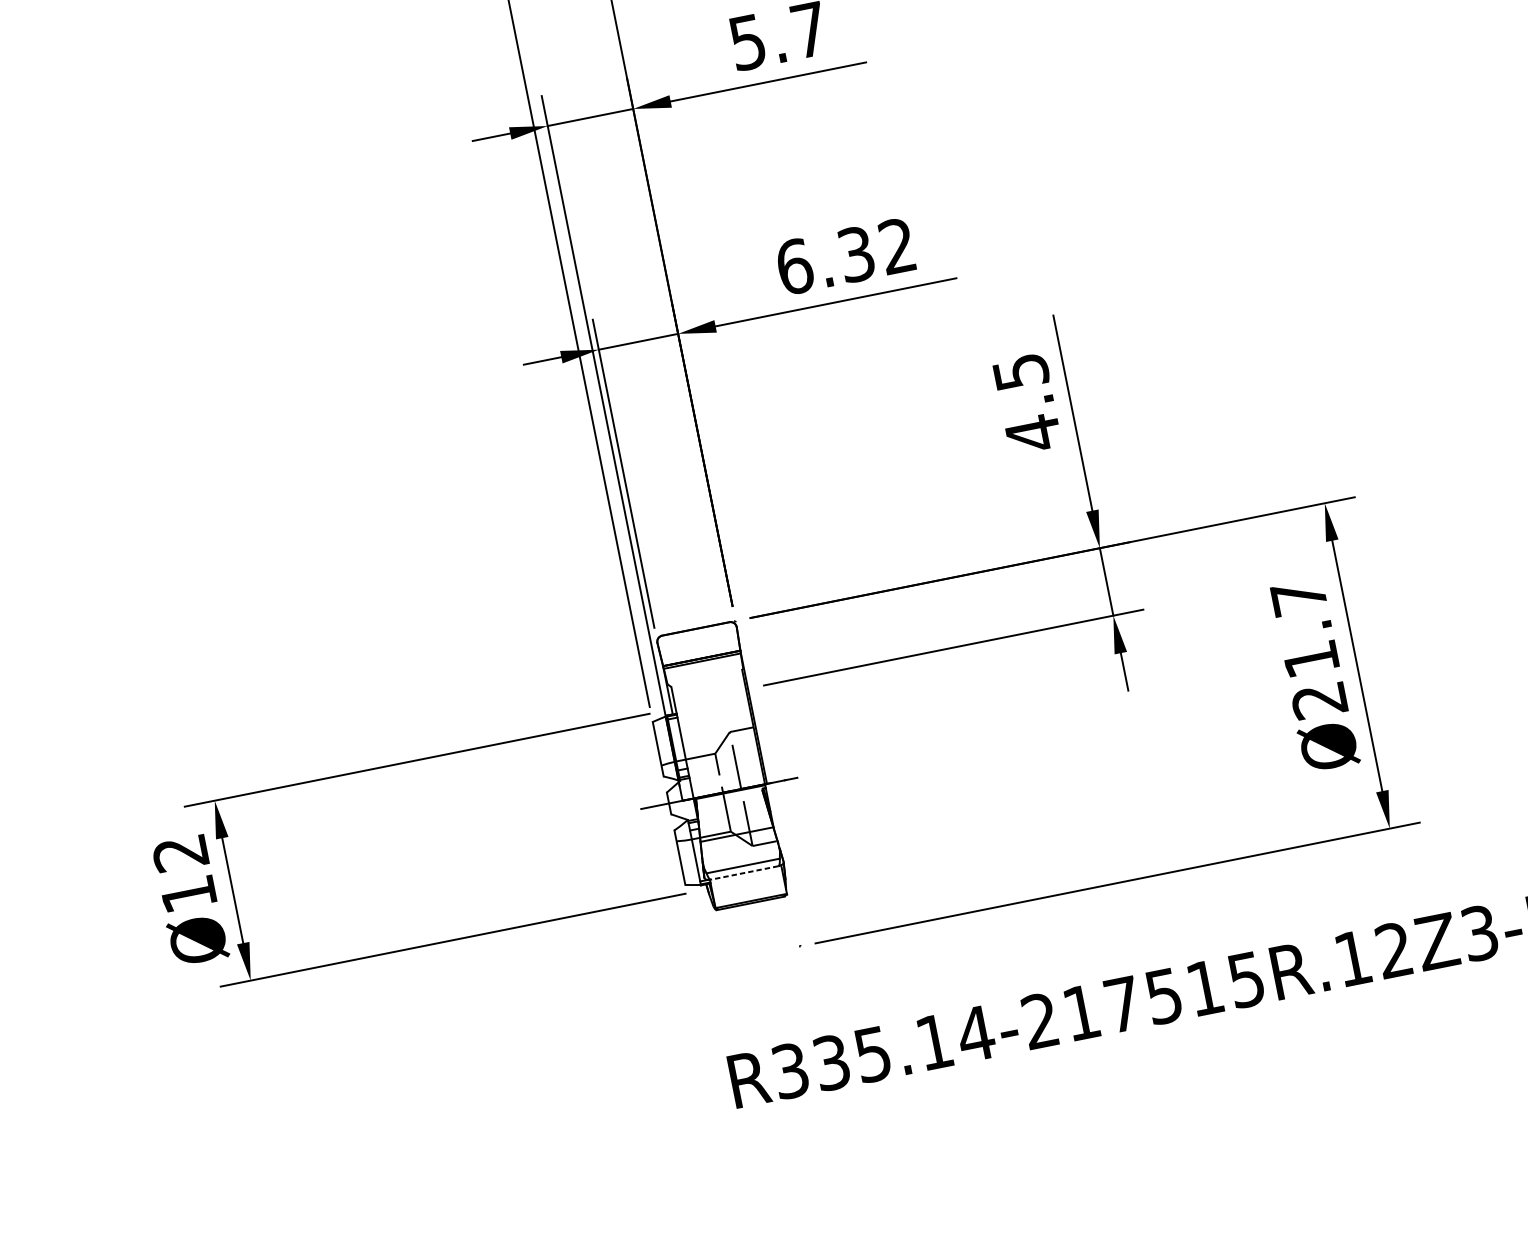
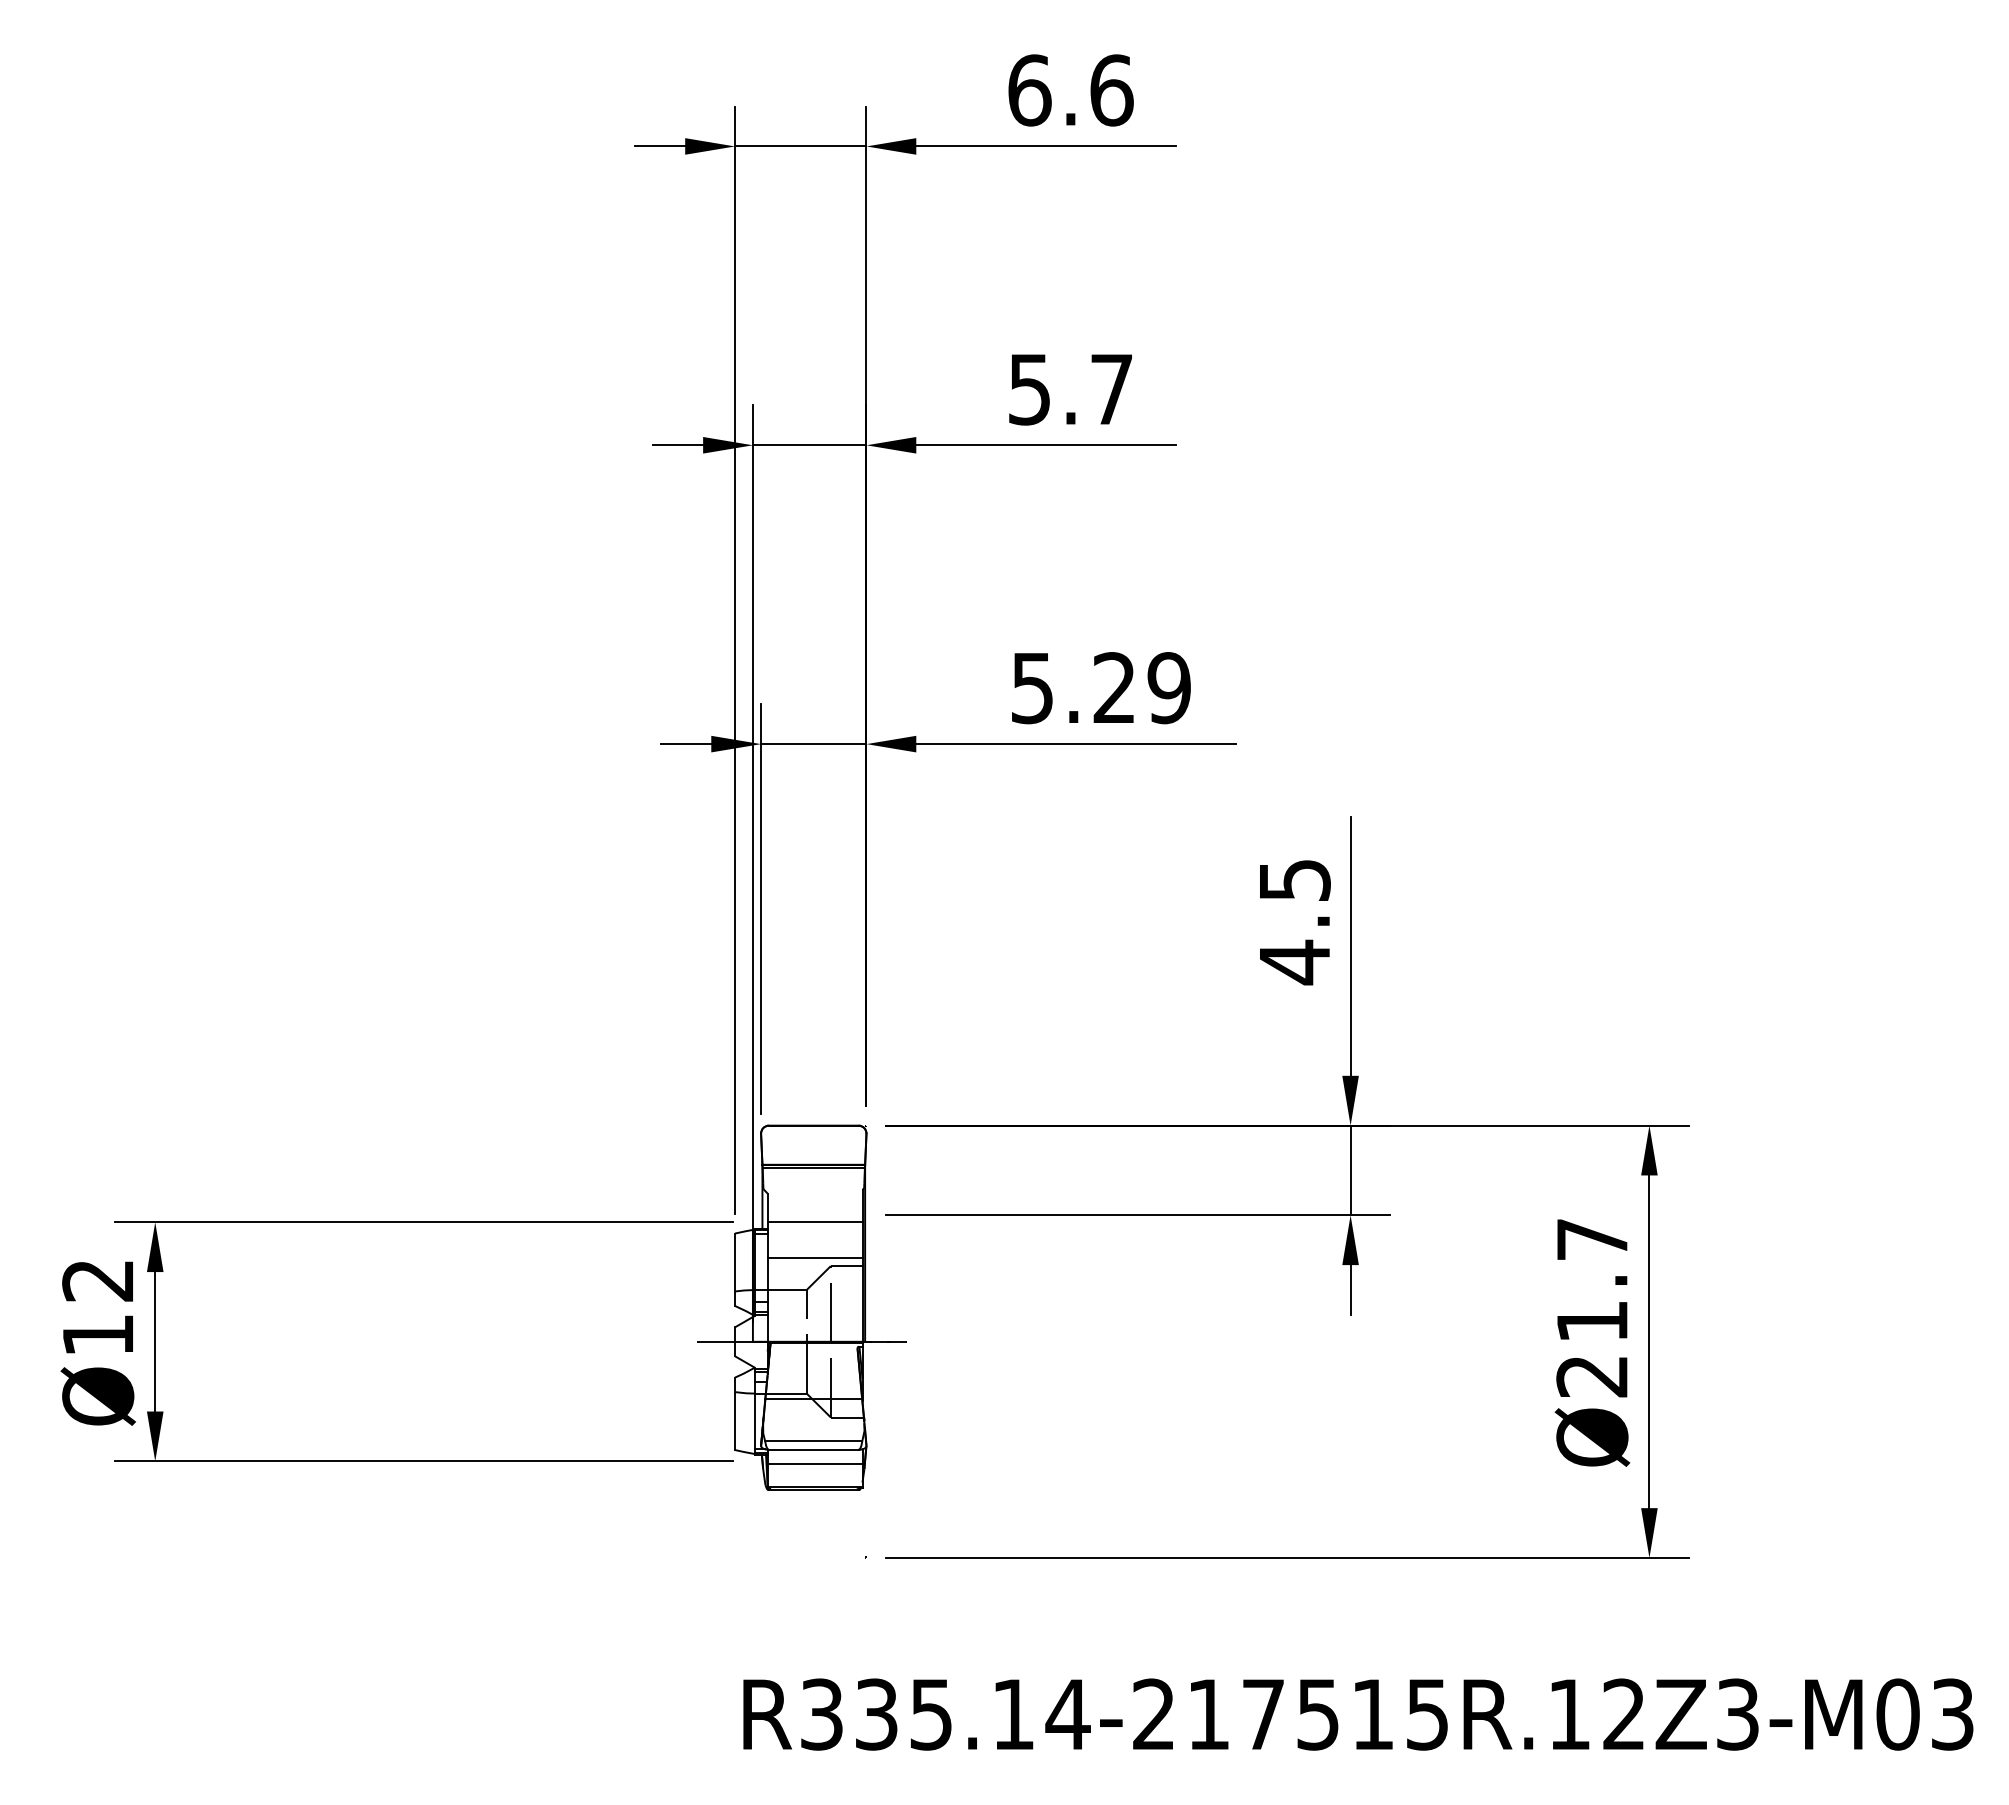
text: (845, 256) -> (1100, 688), 6.32 -> 5.29
line: (710, 701) -> (814, 1222), added
line: (716, 728) -> (814, 1258), added
line: (744, 872) -> (813, 1449), dashed -> solid
line: (747, 883) -> (814, 1463), added

